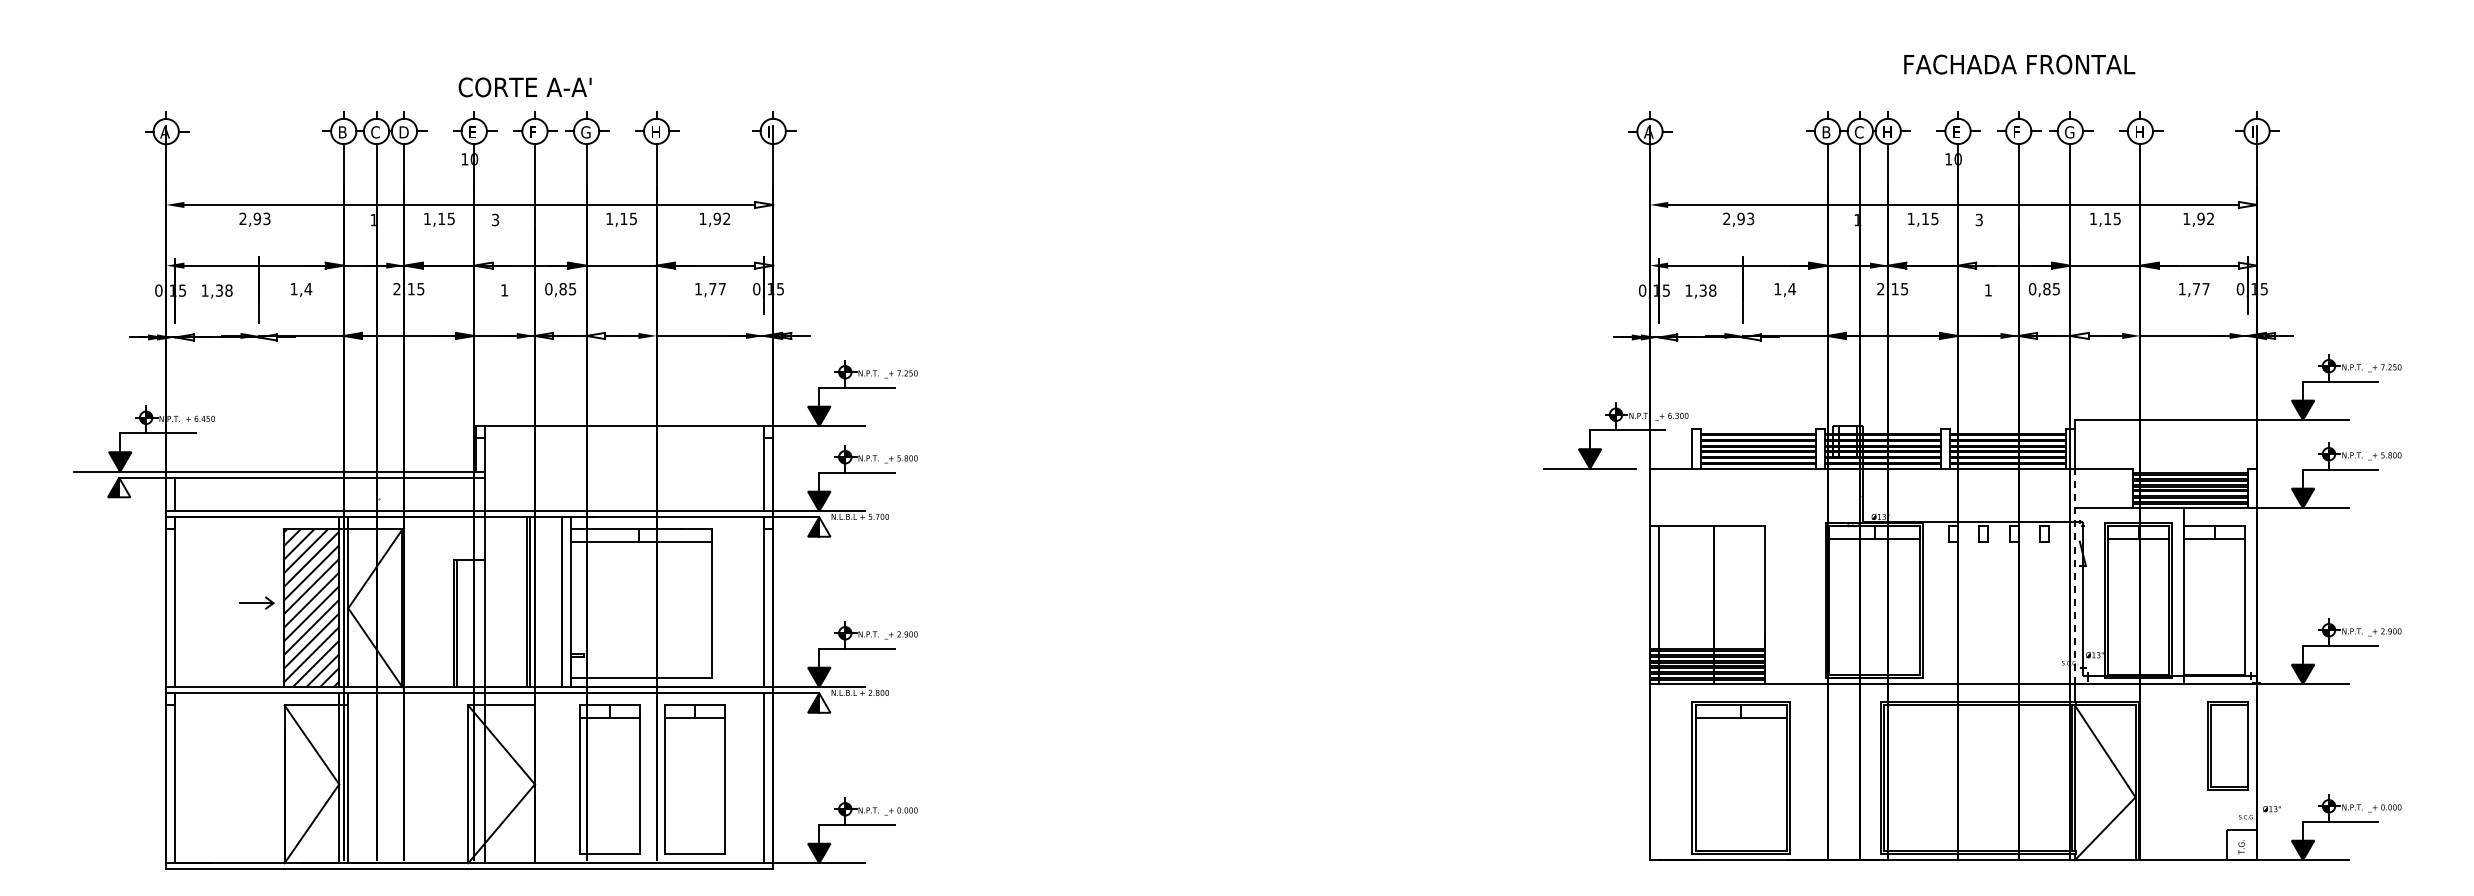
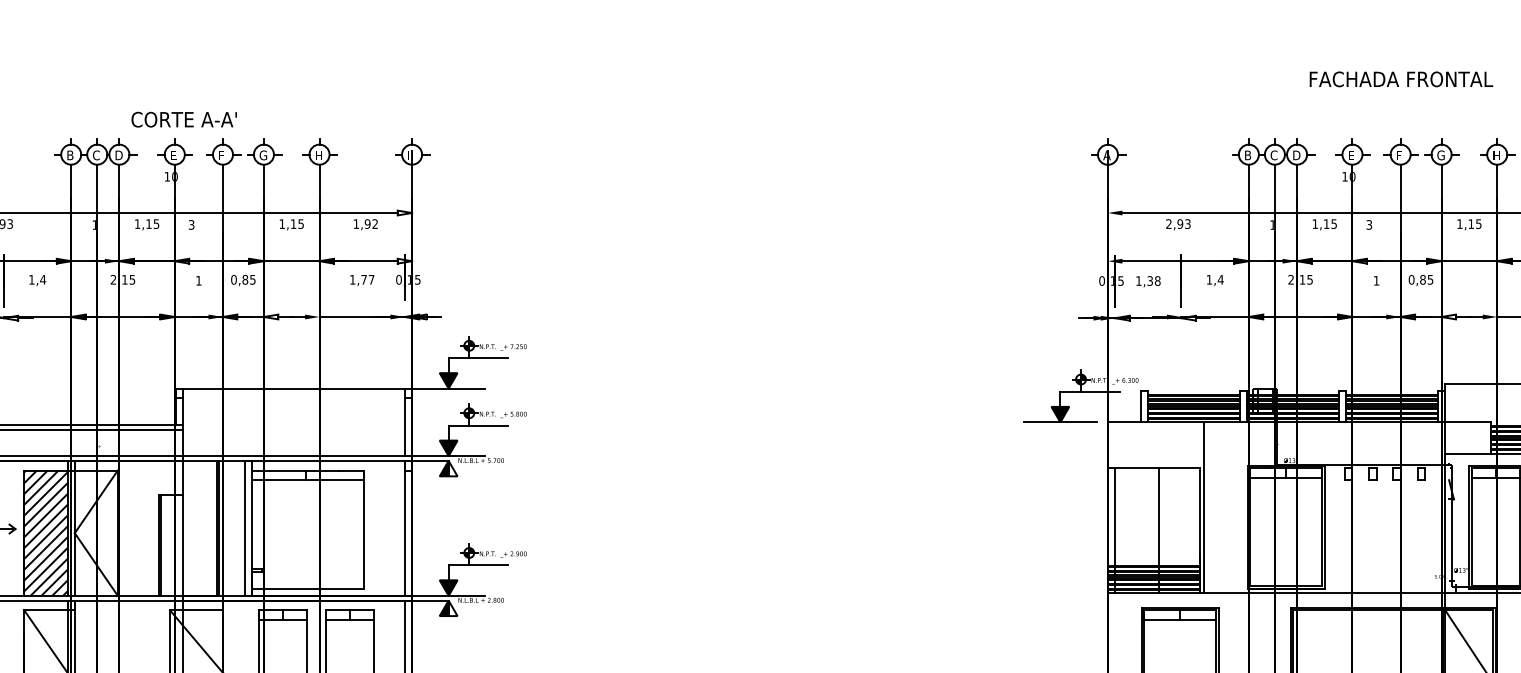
text: (2019, 64) -> (1401, 79), moved
text: (524, 87) -> (183, 119), moved
text: (1887, 132) -> (1296, 155), H -> D
line: (1771, 576) -> (1204, 507), added
line: (2074, 576) -> (1444, 507), dashed -> solid

